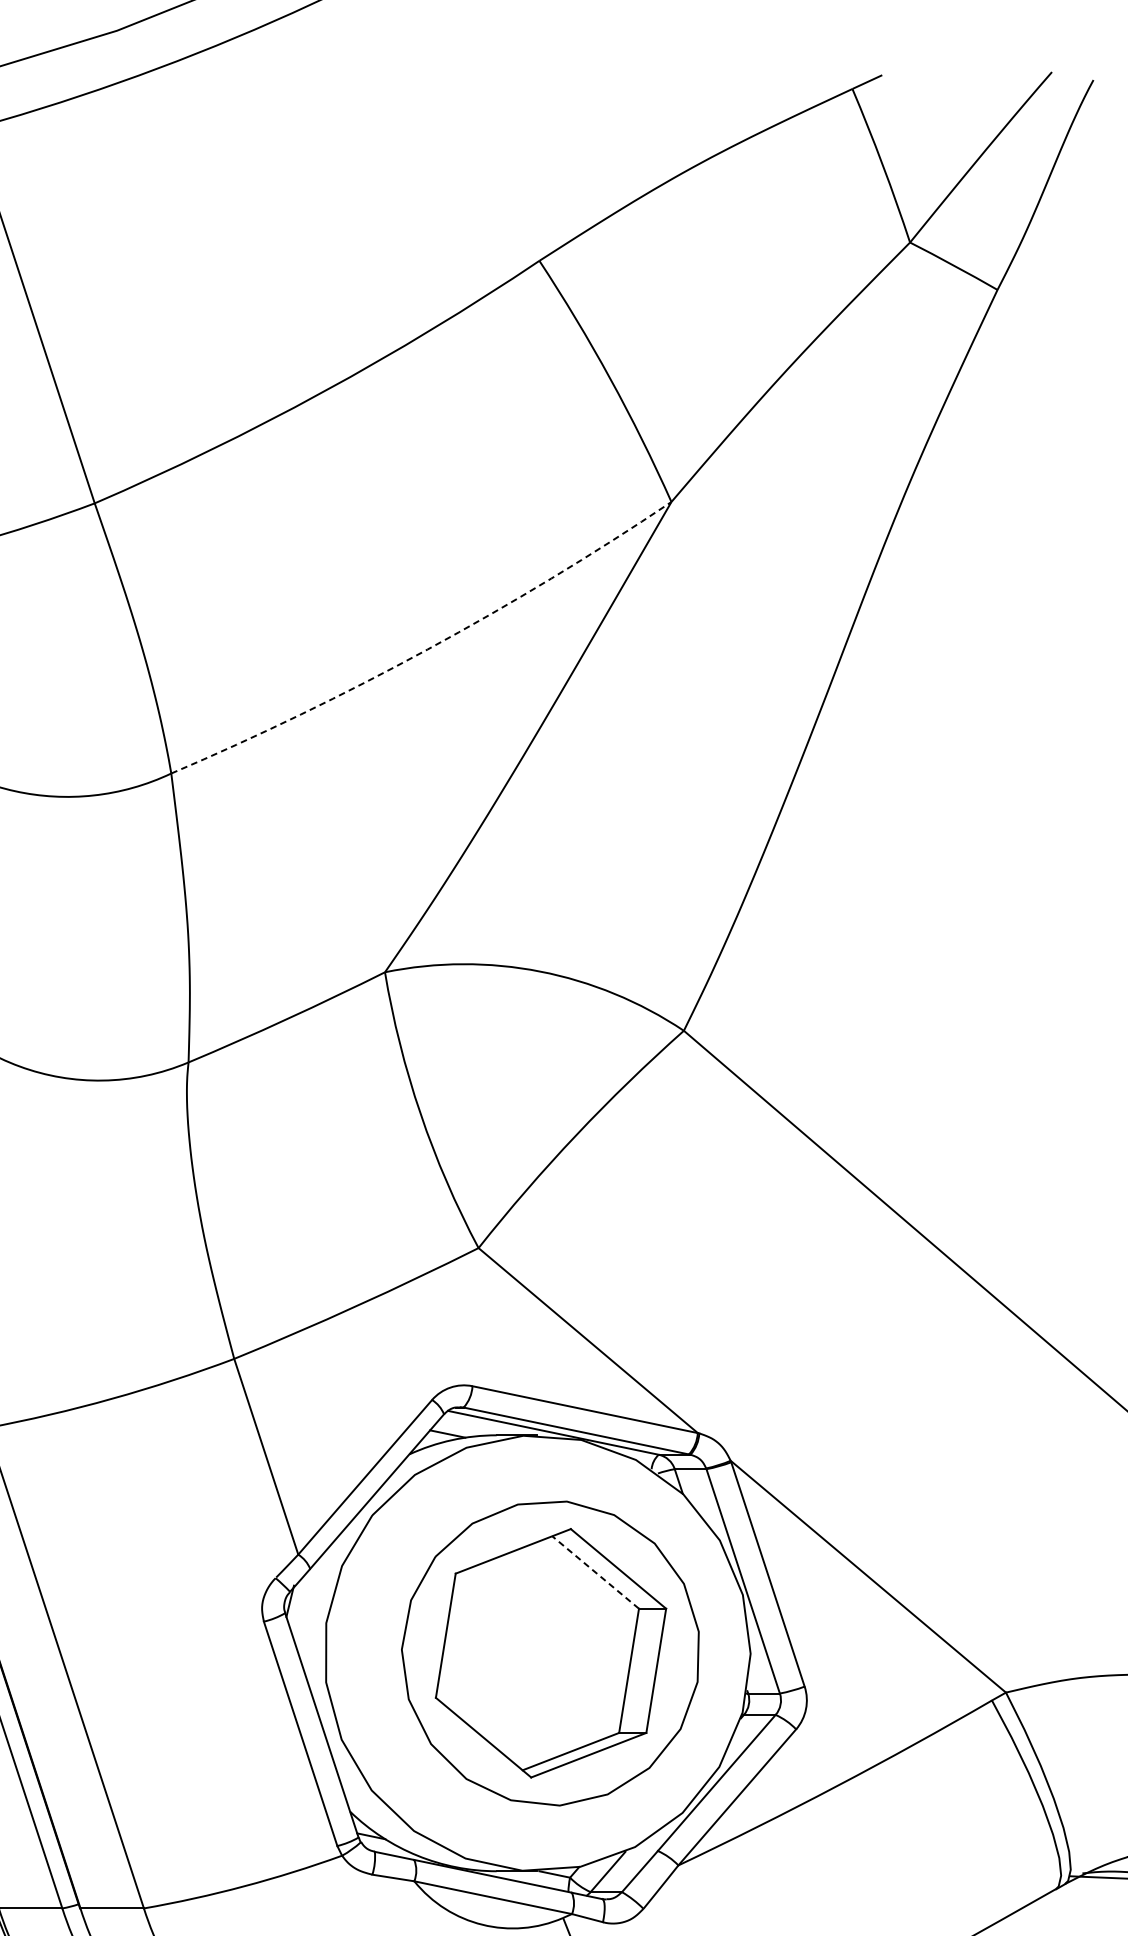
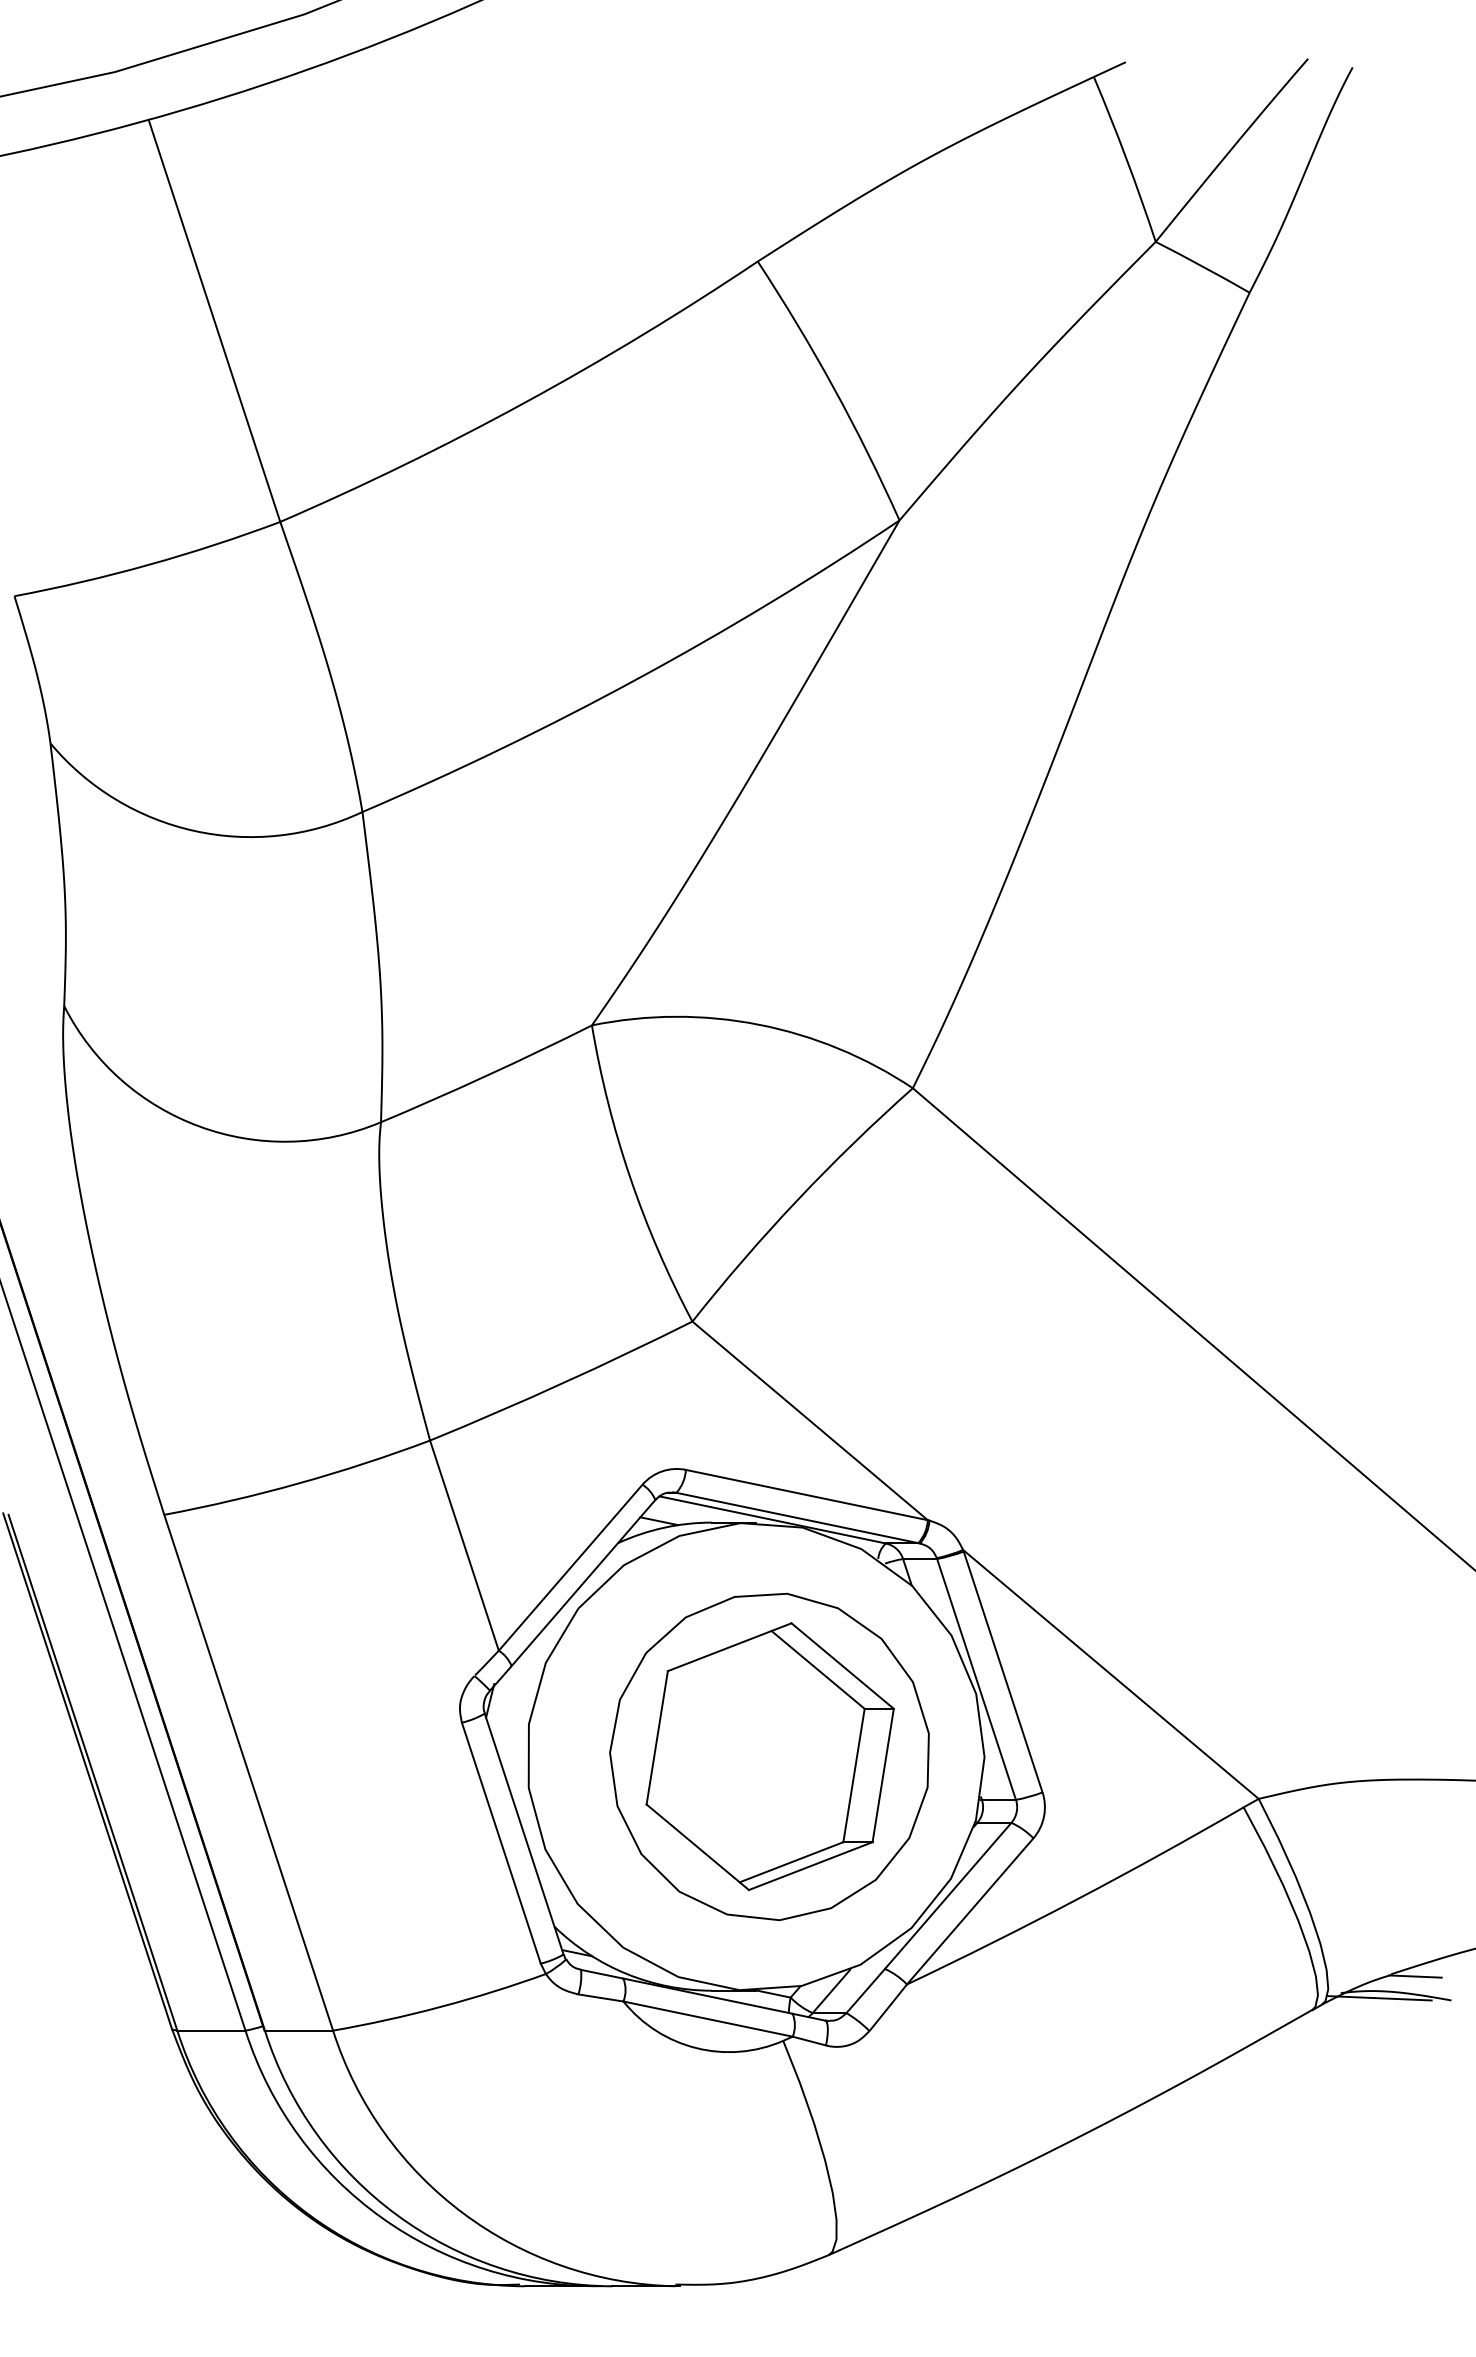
arc: (427, 649) -> (637, 678), dashed -> solid
line: (595, 1572) -> (818, 1669), dashed -> solid

